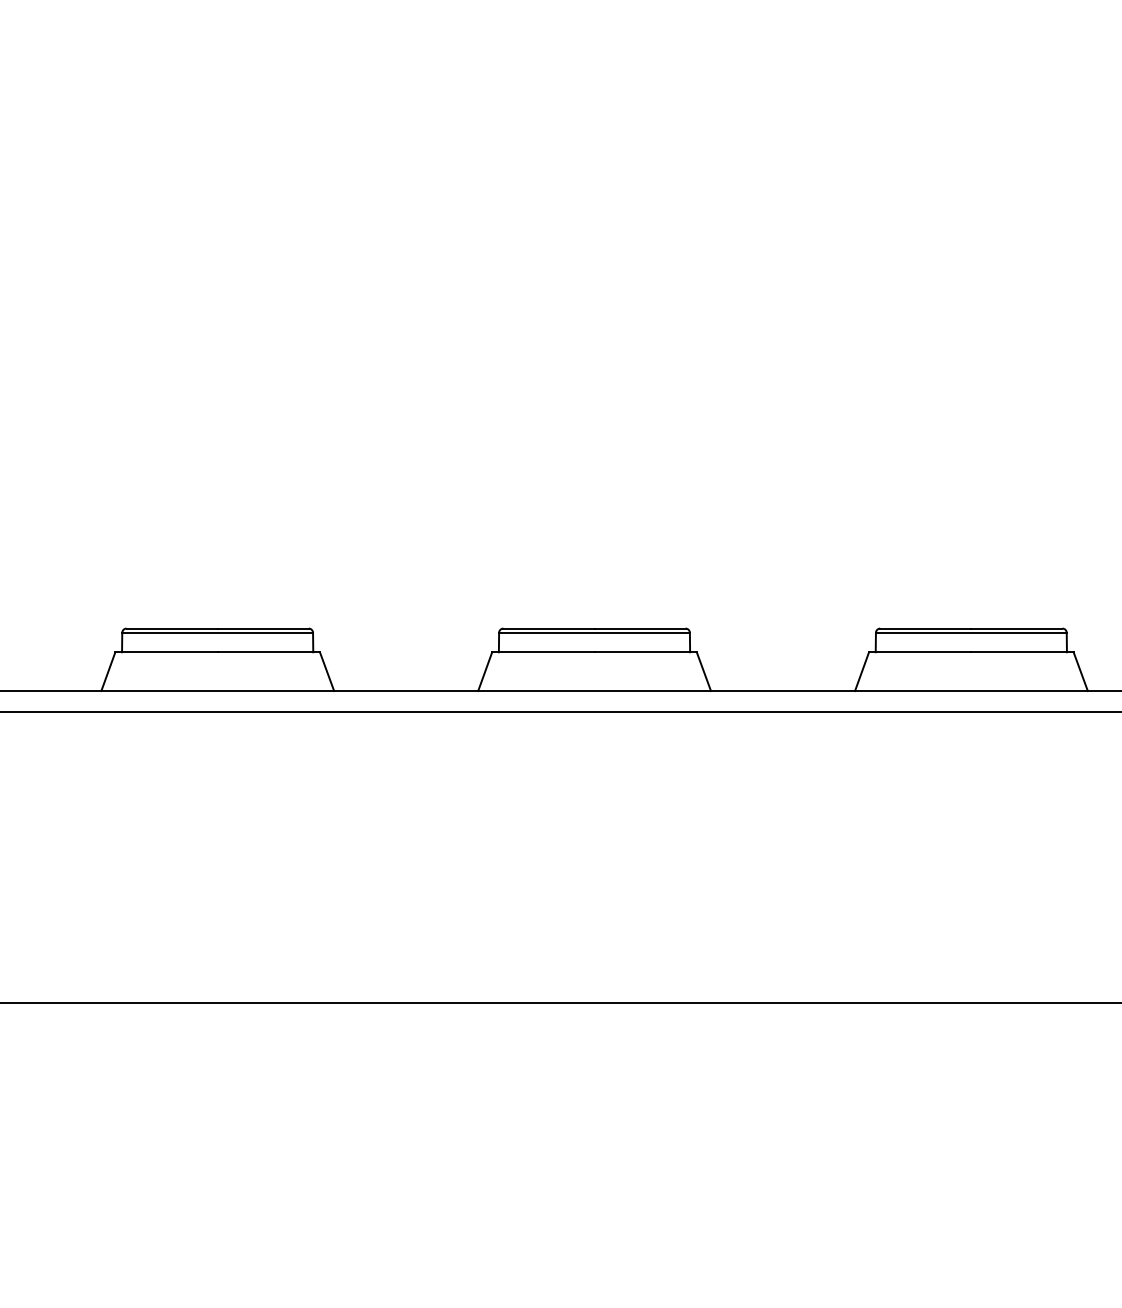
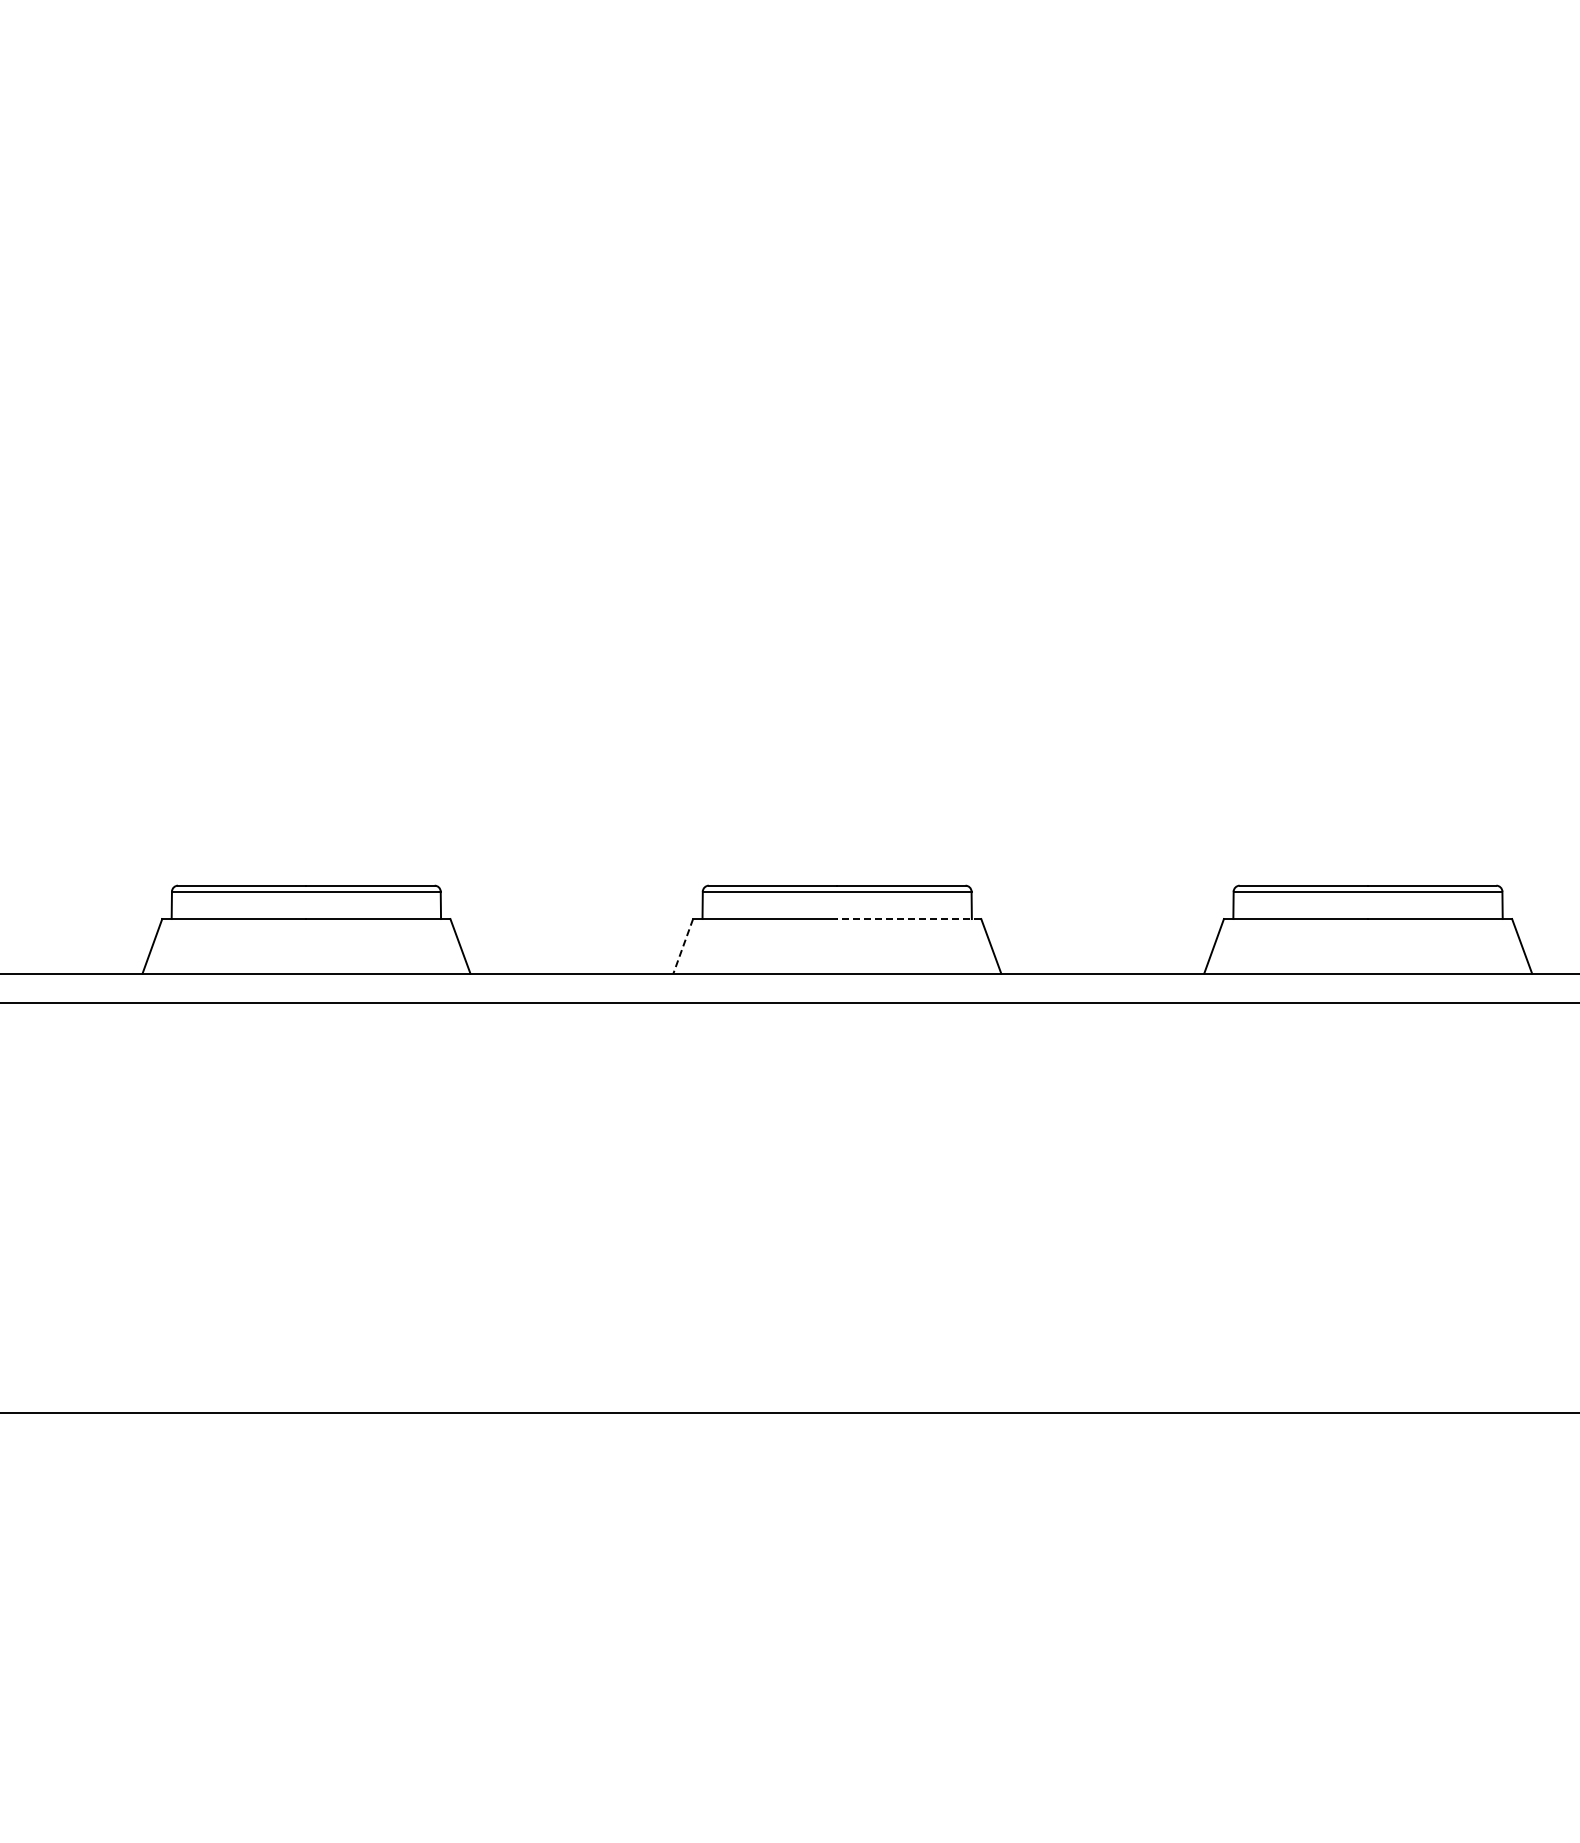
line: (645, 652) -> (908, 919), solid -> dashed
line: (485, 671) -> (683, 946), solid -> dashed

